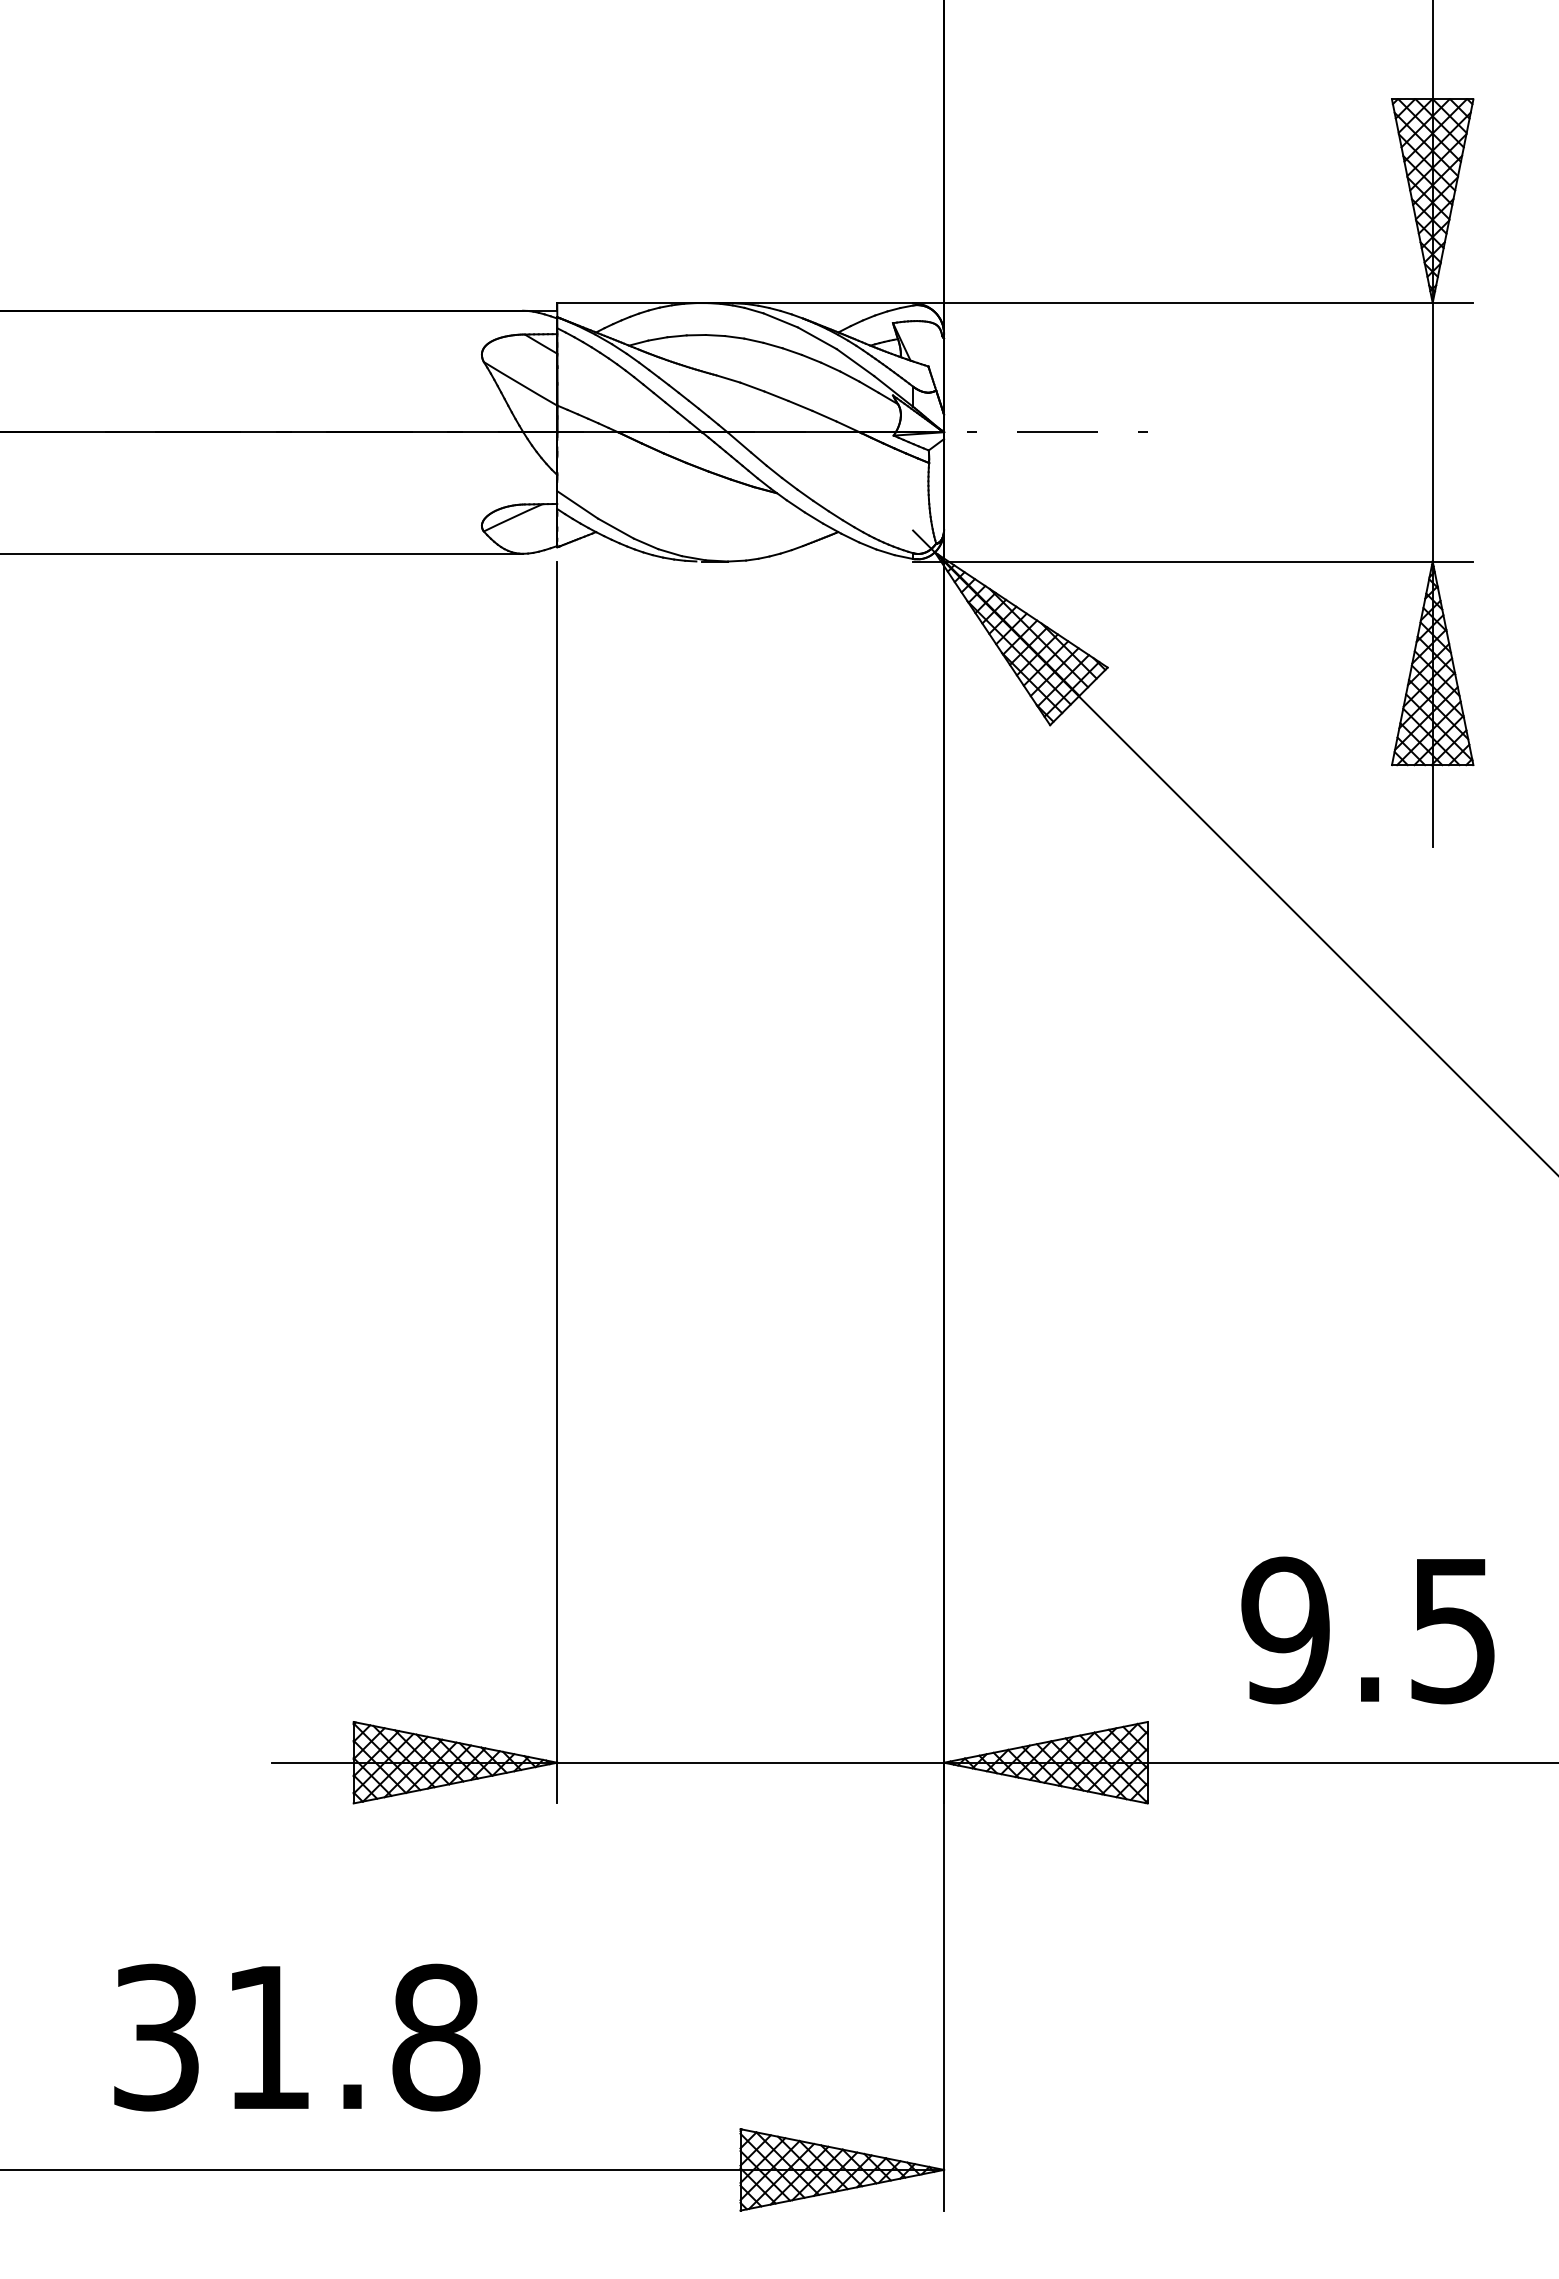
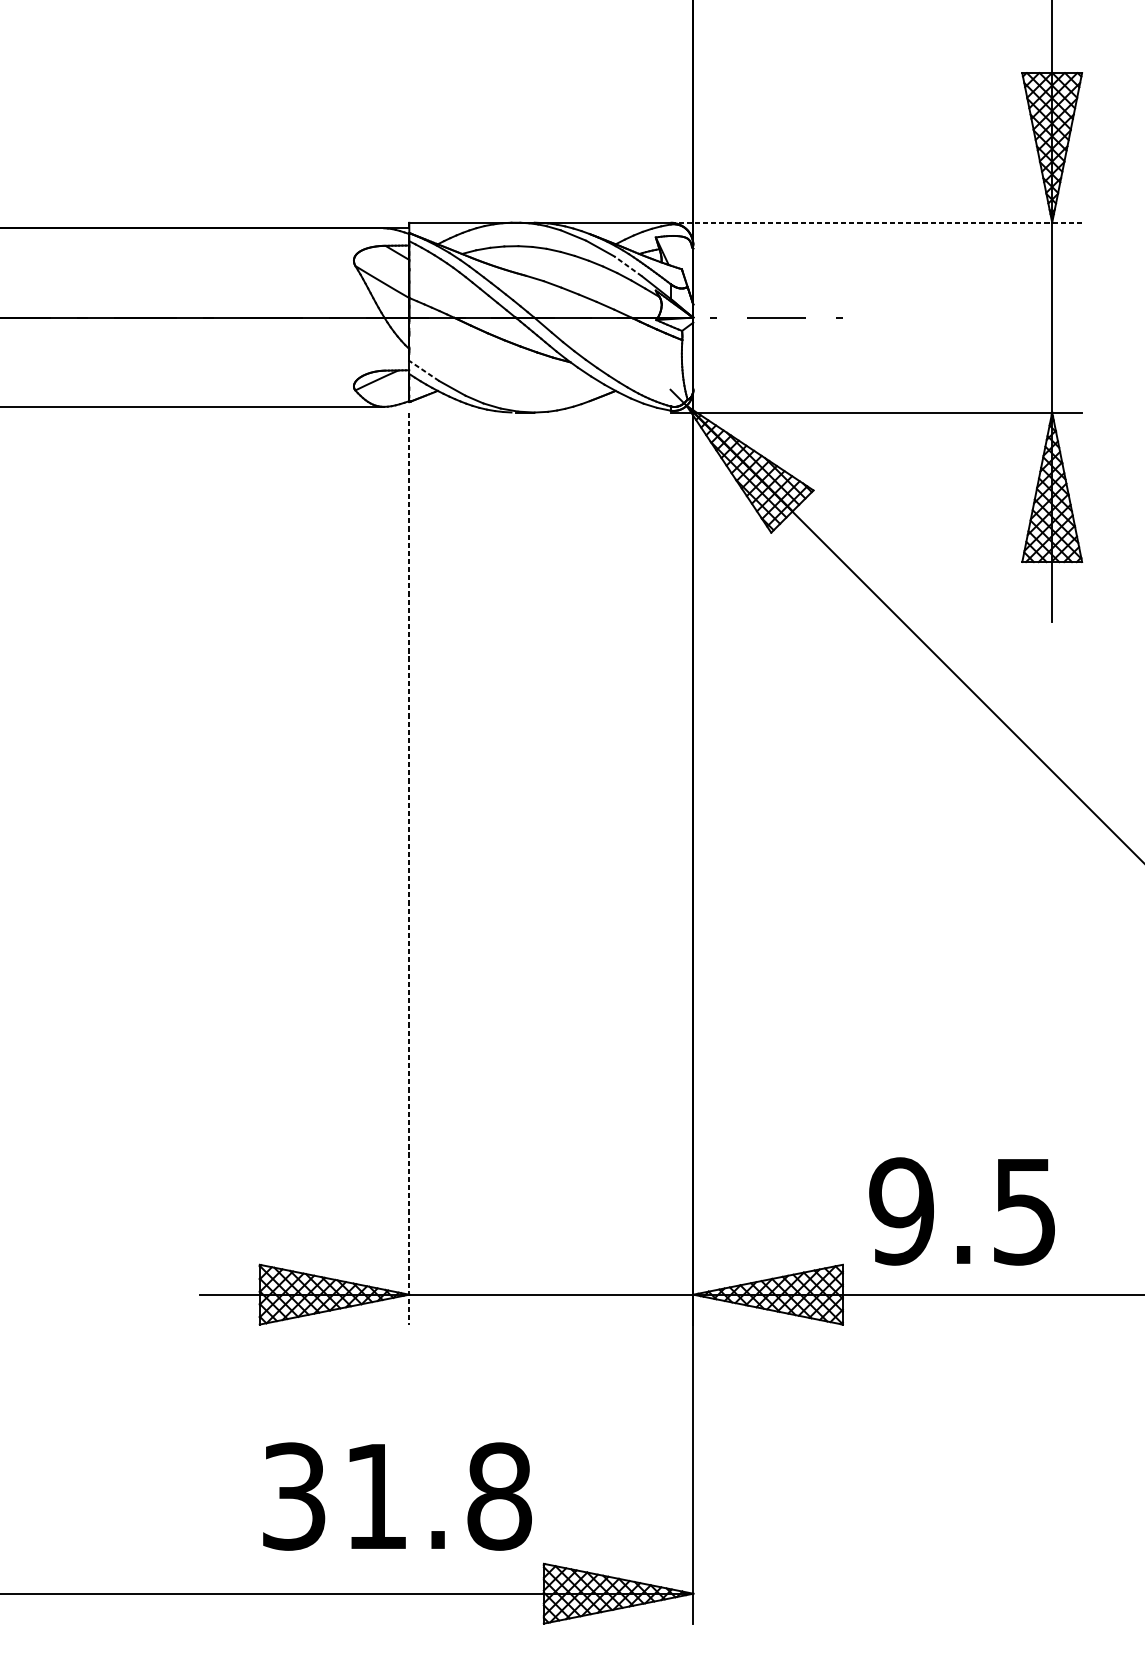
line: (1192, 303) -> (875, 223), solid -> dashed
line: (855, 362) -> (628, 266), solid -> dashed
line: (577, 504) -> (424, 370), solid -> dashed
line: (557, 1182) -> (409, 868), solid -> dashed
text: (1367, 1630) -> (961, 1211), moved
text: (297, 2037) -> (397, 1496), moved

